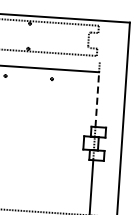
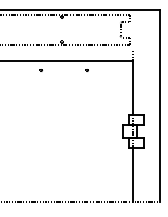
line: (97, 99) -> (133, 87), dashed -> solid

